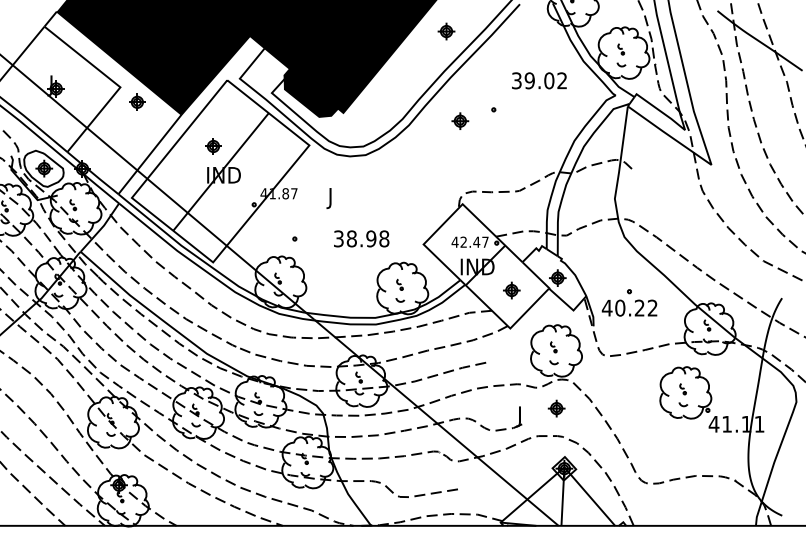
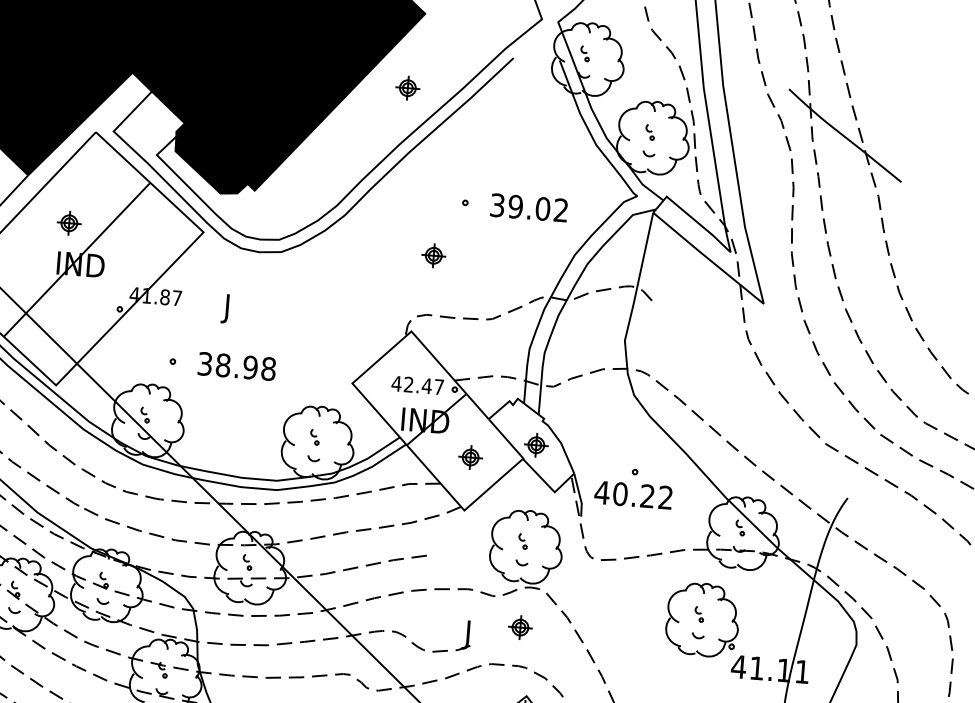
text: (539, 80) -> (529, 207), moved
part: (460, 120) -> (434, 254), moved
text: (361, 238) -> (236, 365), moved

